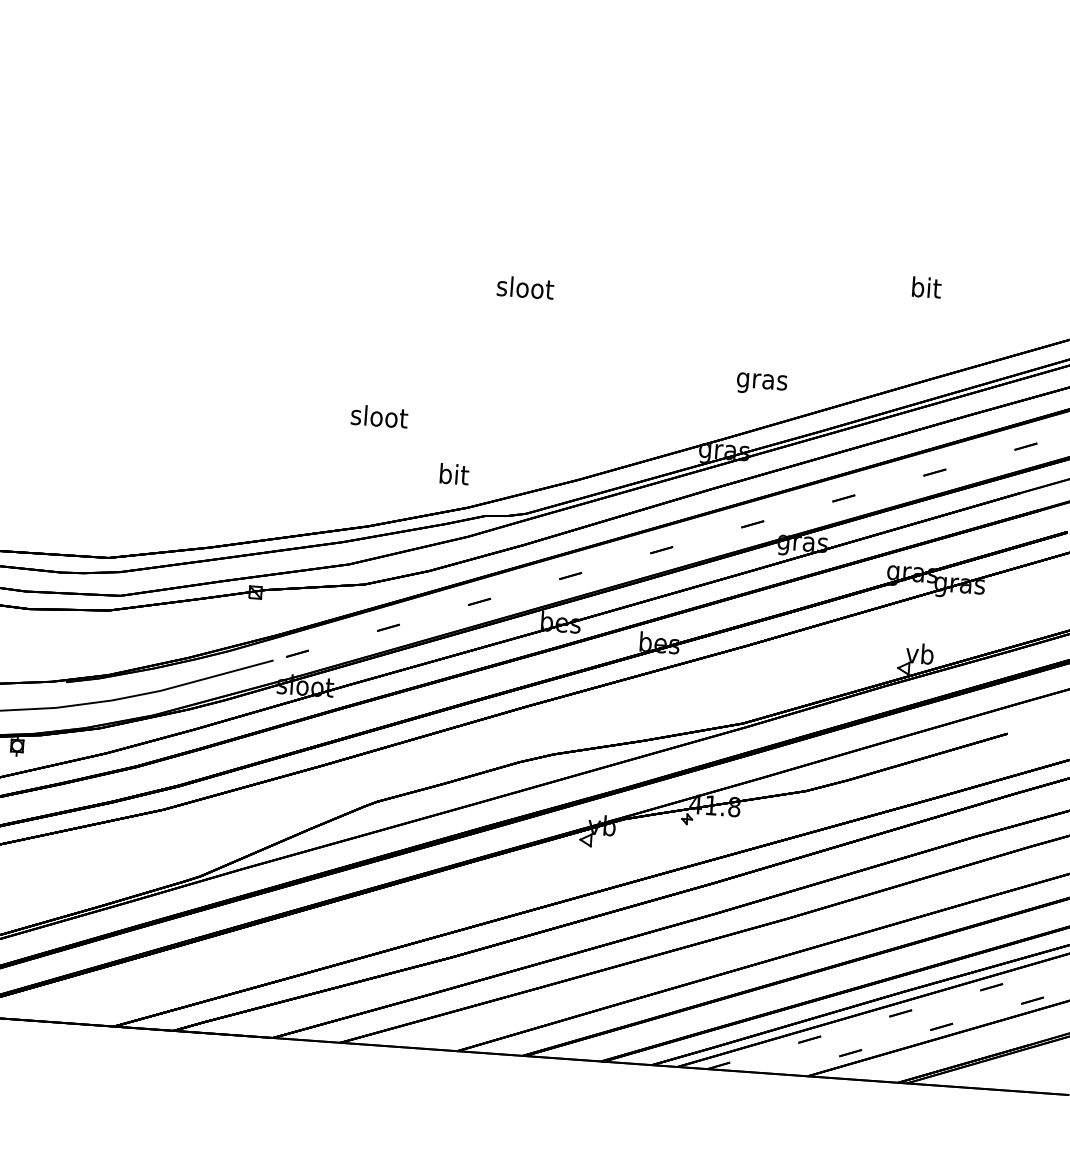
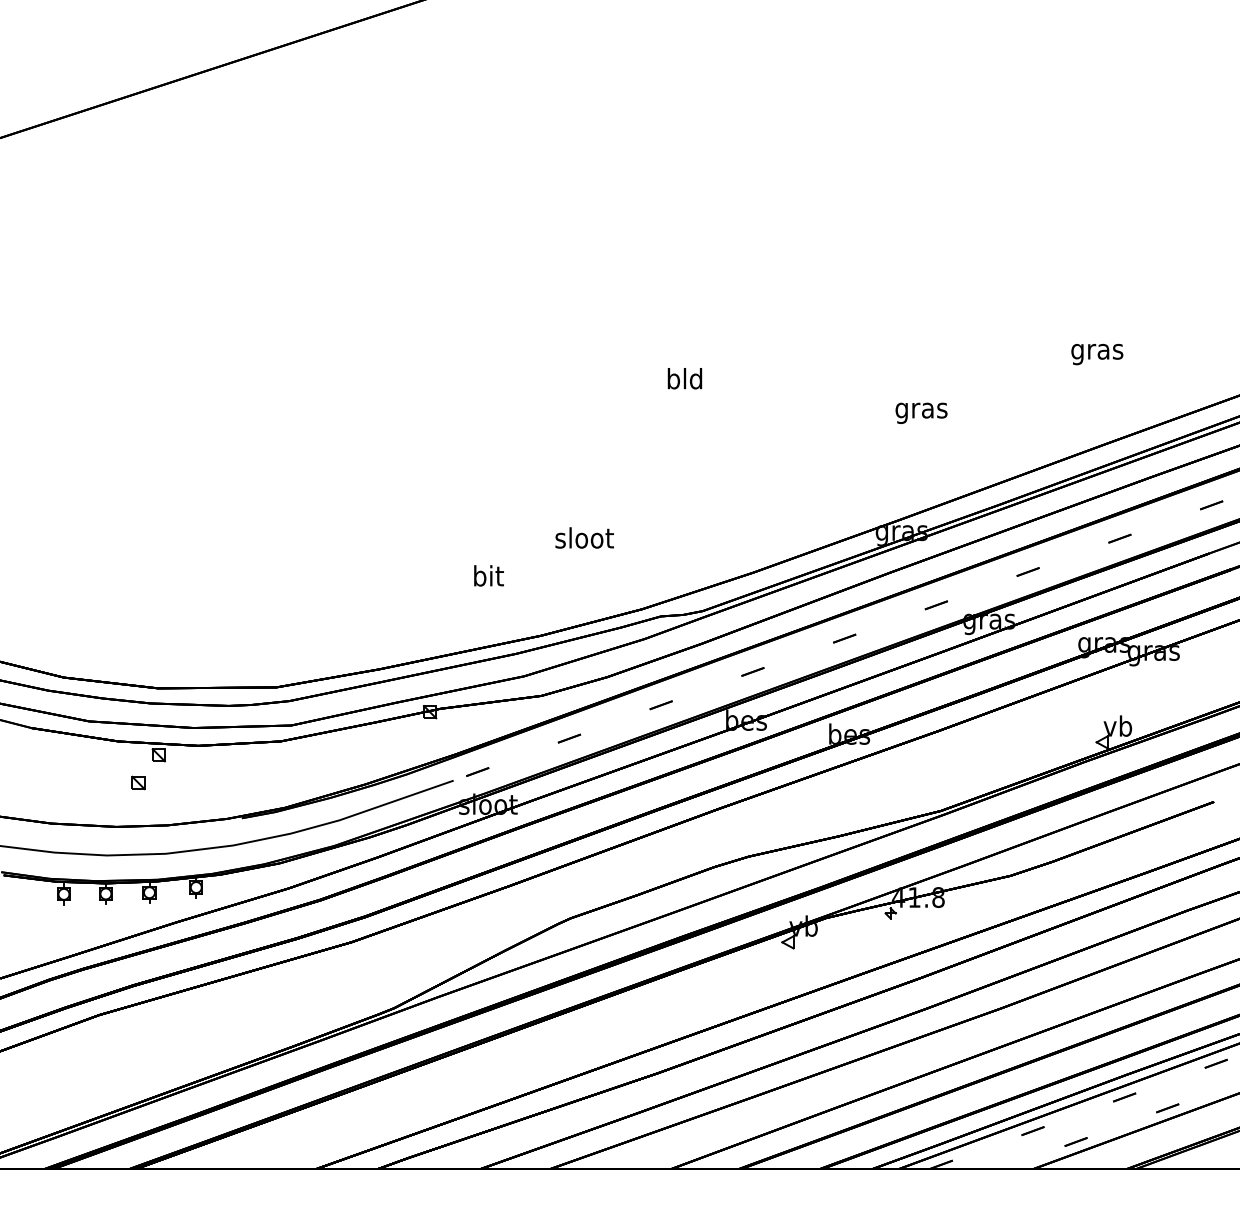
text: (525, 287) -> (685, 378), sloot -> bld
text: (926, 289) -> (1097, 351), bit -> gras
text: (761, 383) -> (921, 412), moved
text: (379, 416) -> (584, 537), moved
text: (454, 473) -> (488, 575), moved

